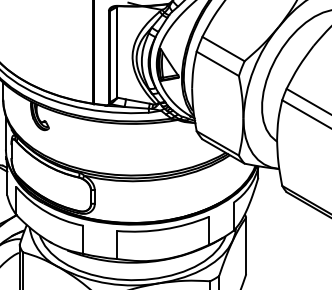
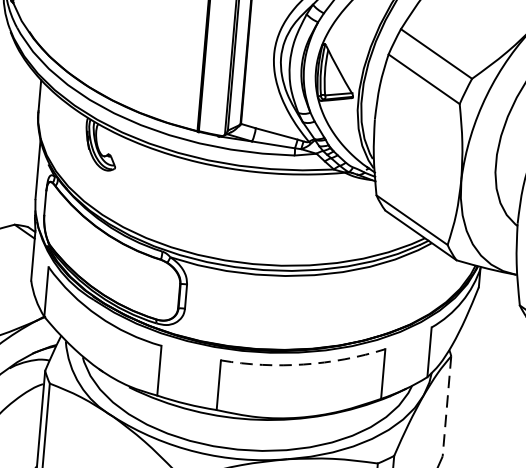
arc: (164, 229) -> (304, 364), solid -> dashed
line: (246, 246) -> (447, 407), solid -> dashed

